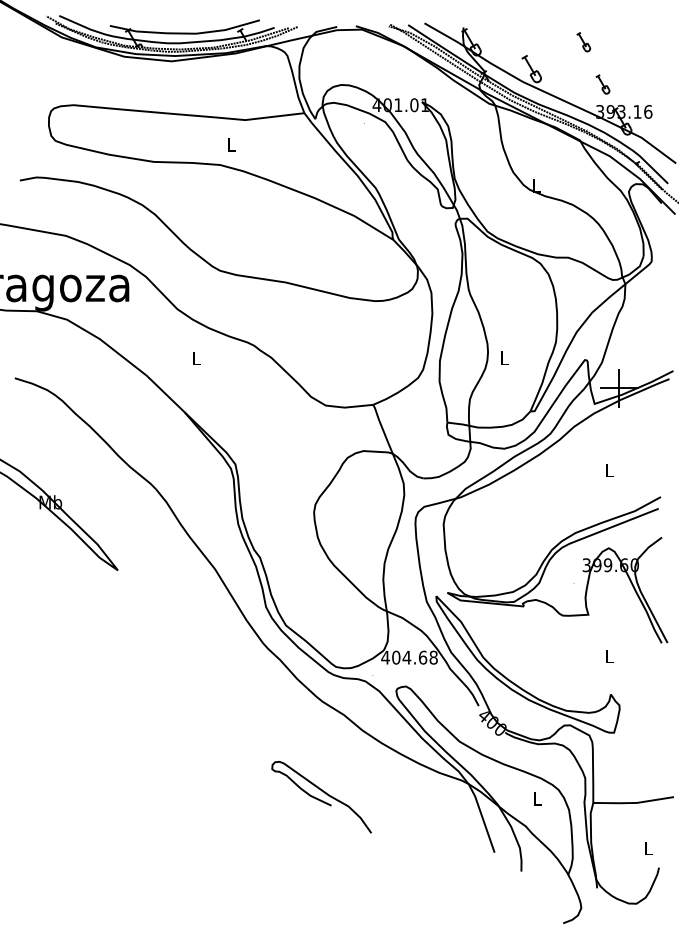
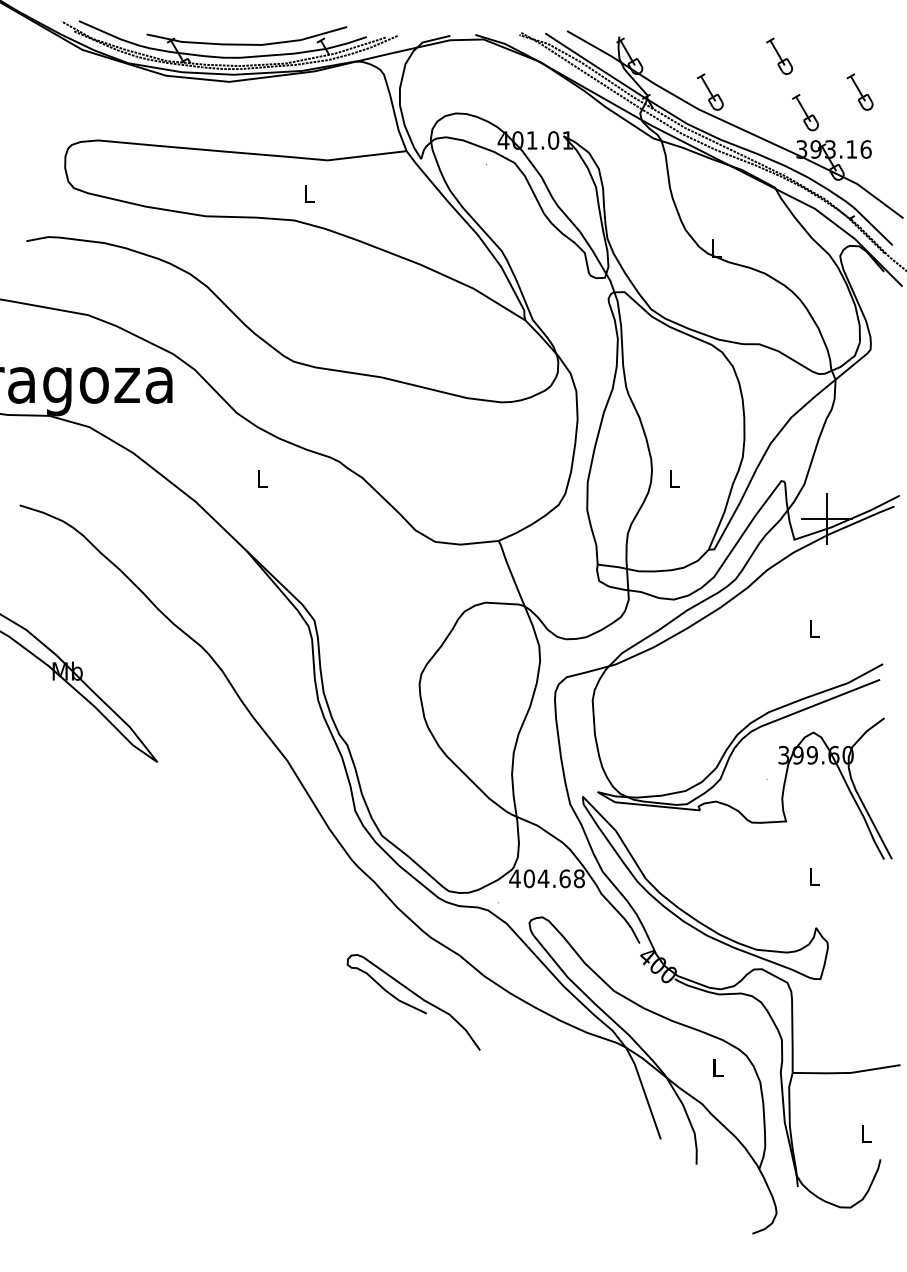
part: (583, 41) -> (779, 55), size x1.43
part: (643, 68) -> (859, 91), added
part: (602, 84) -> (805, 112), size x1.43
curve: (320, 799) -> (412, 1005), moved

